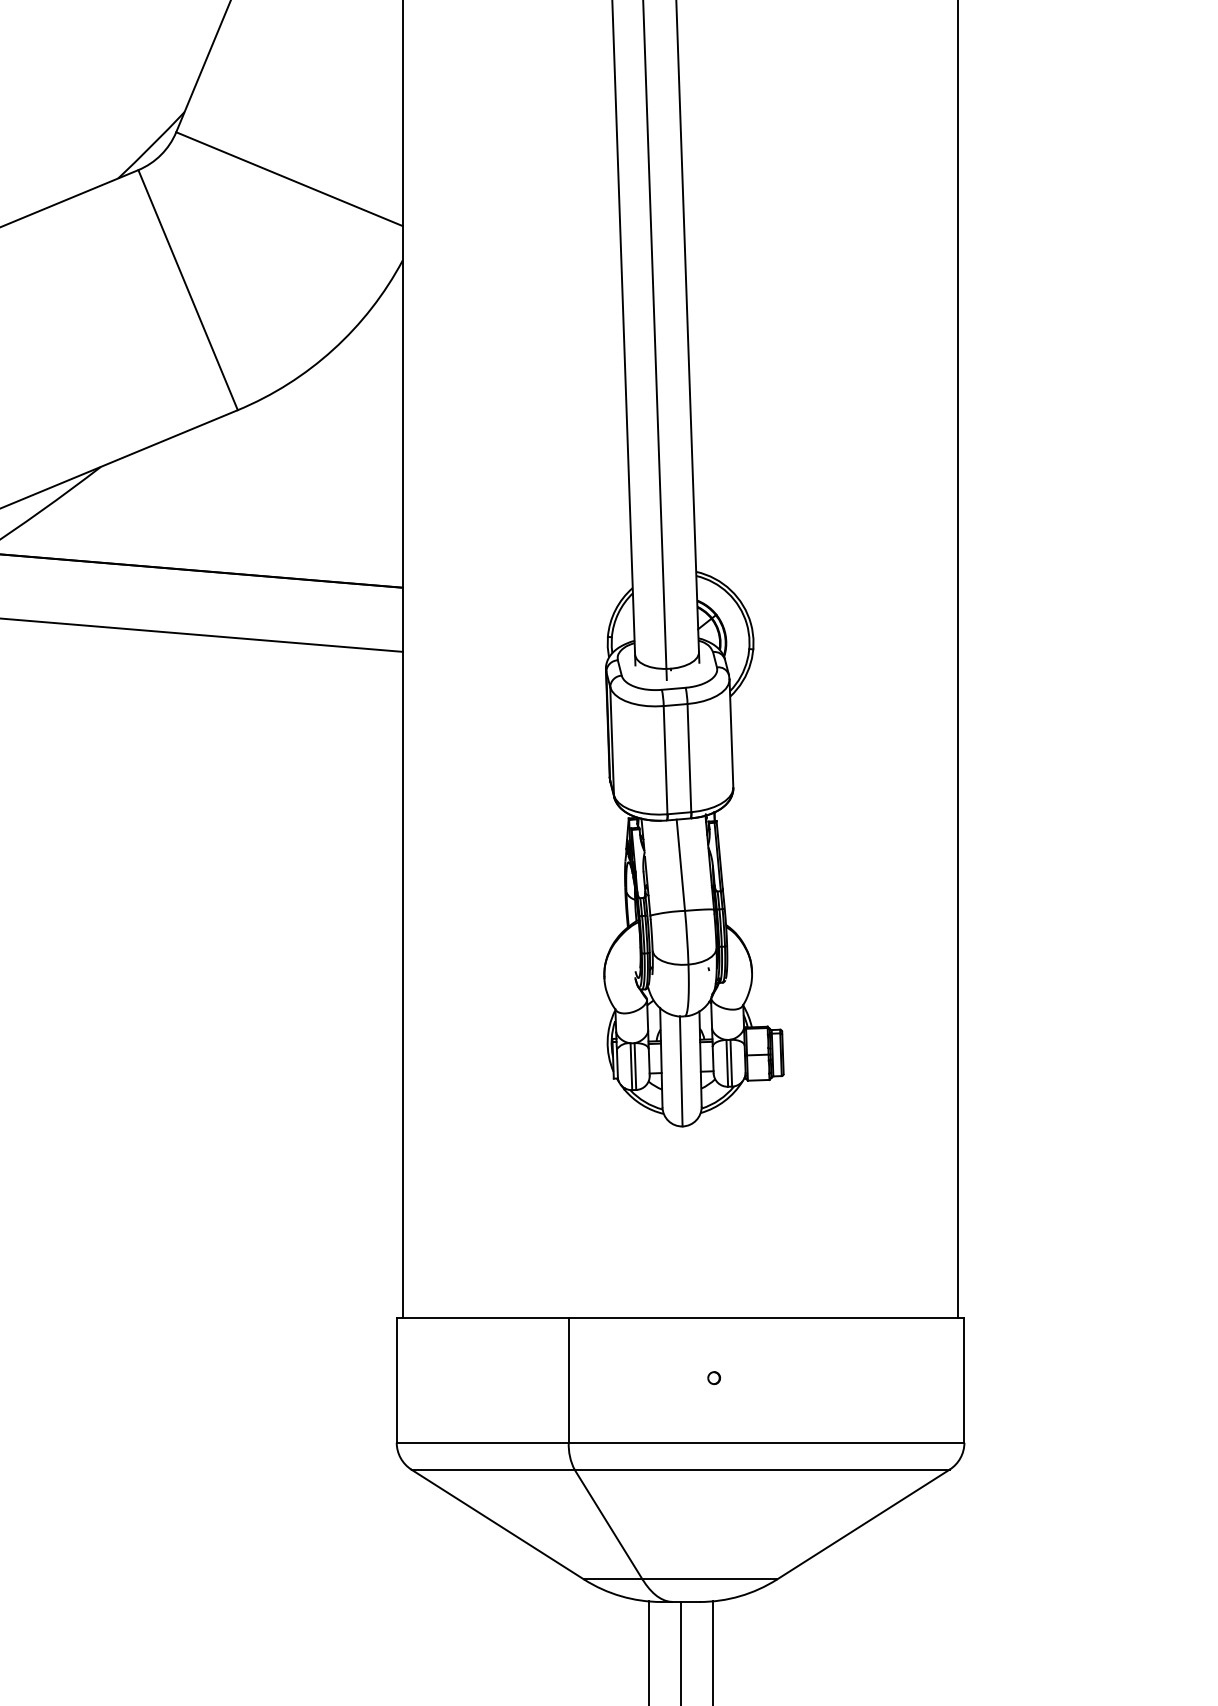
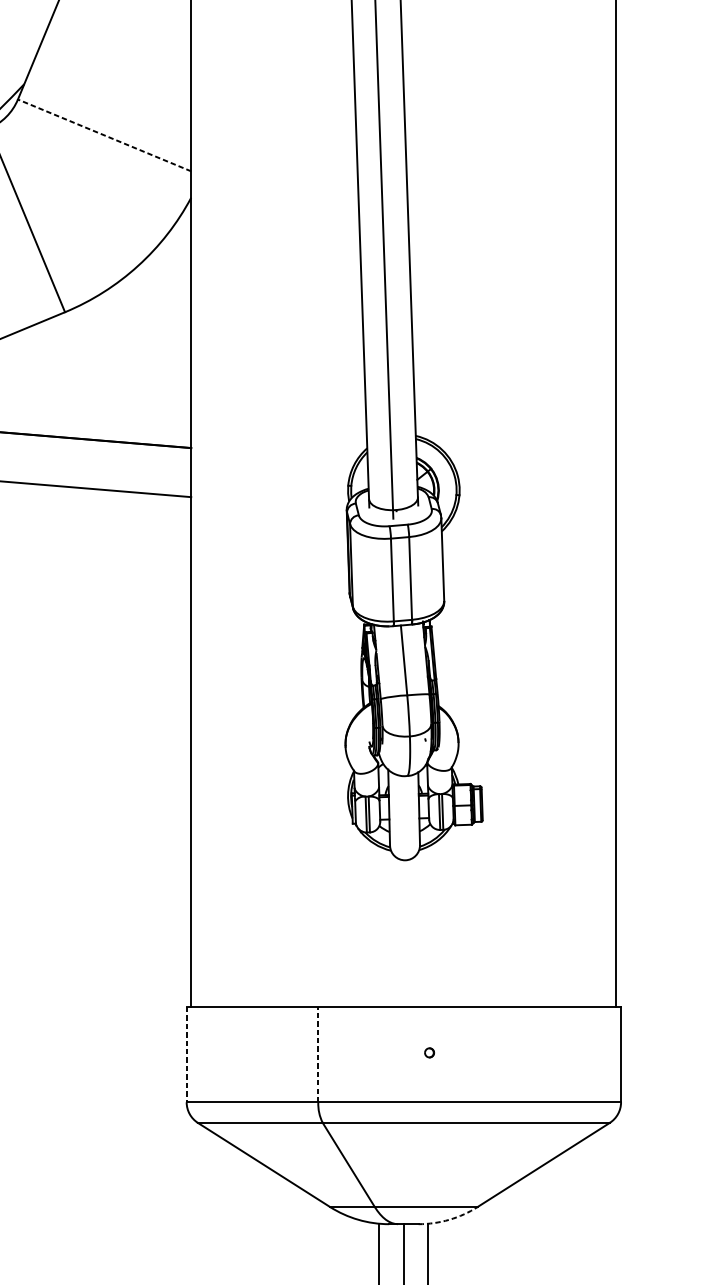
line: (289, 179) -> (104, 135), solid -> dashed
line: (680, 1071) -> (403, 818), removed
line: (568, 1379) -> (318, 1053), solid -> dashed
line: (396, 1380) -> (186, 1054), solid -> dashed
arc: (740, 1596) -> (449, 1219), solid -> dashed

